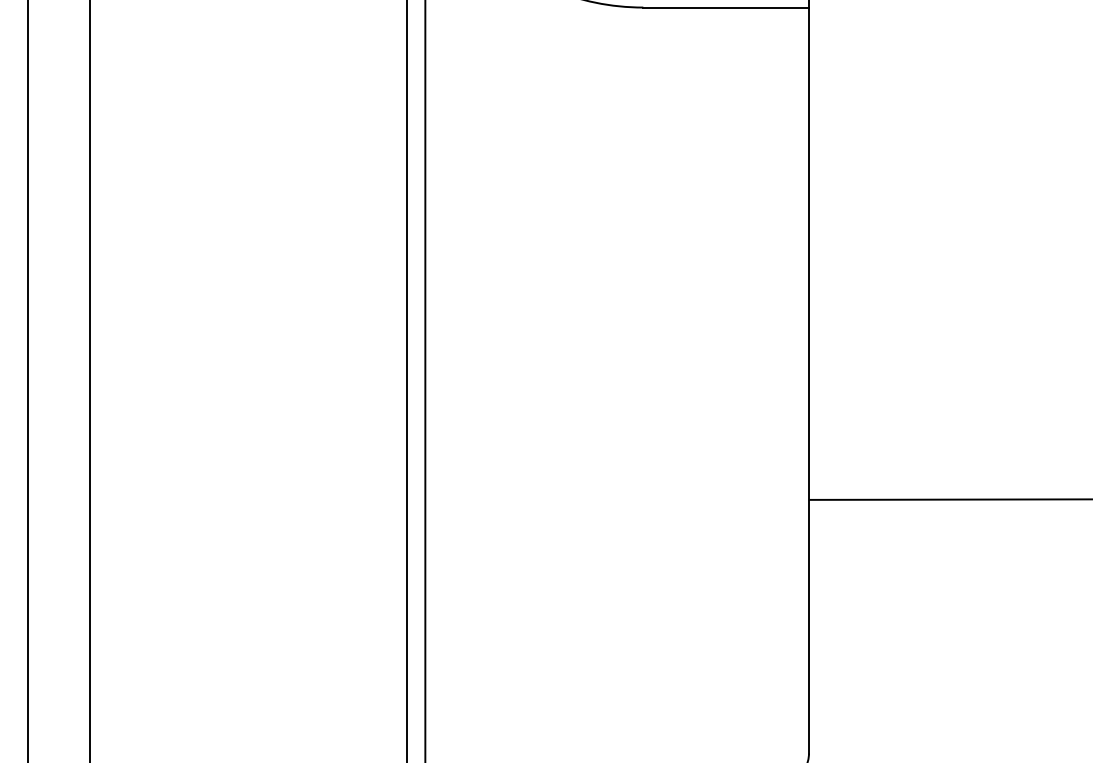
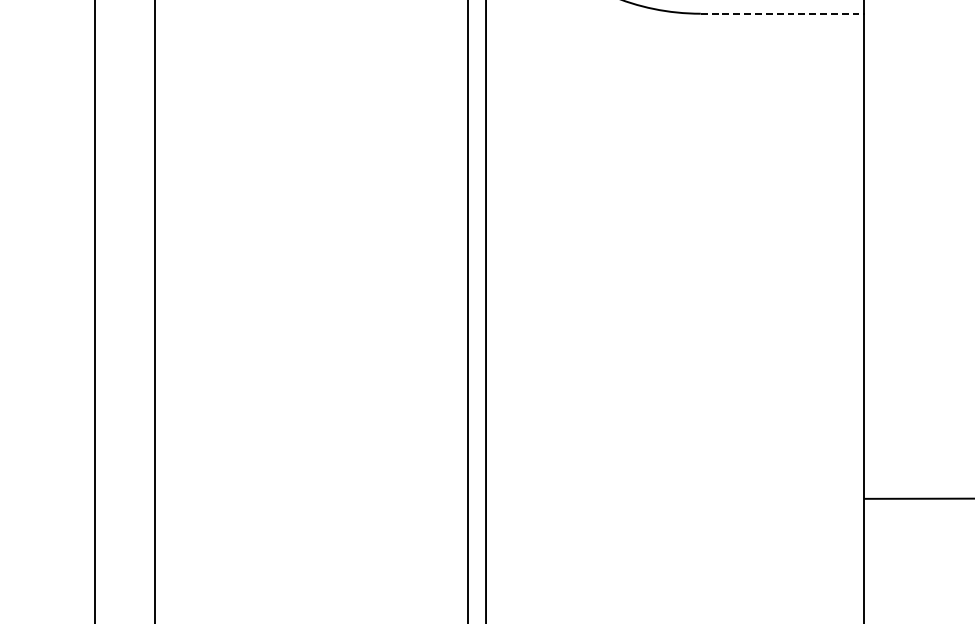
line: (726, 7) -> (782, 13), solid -> dashed

